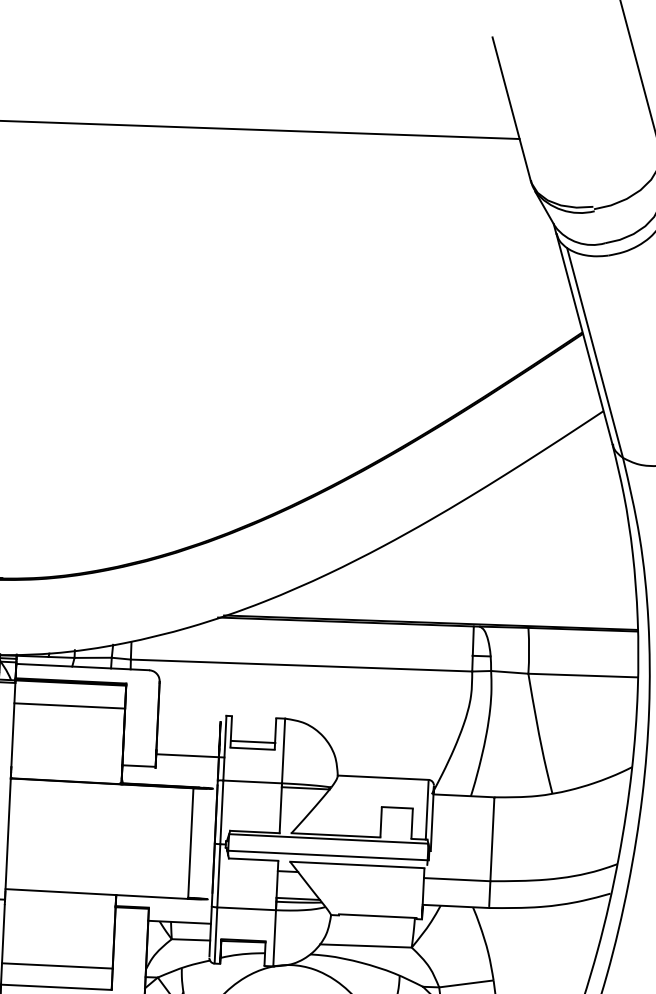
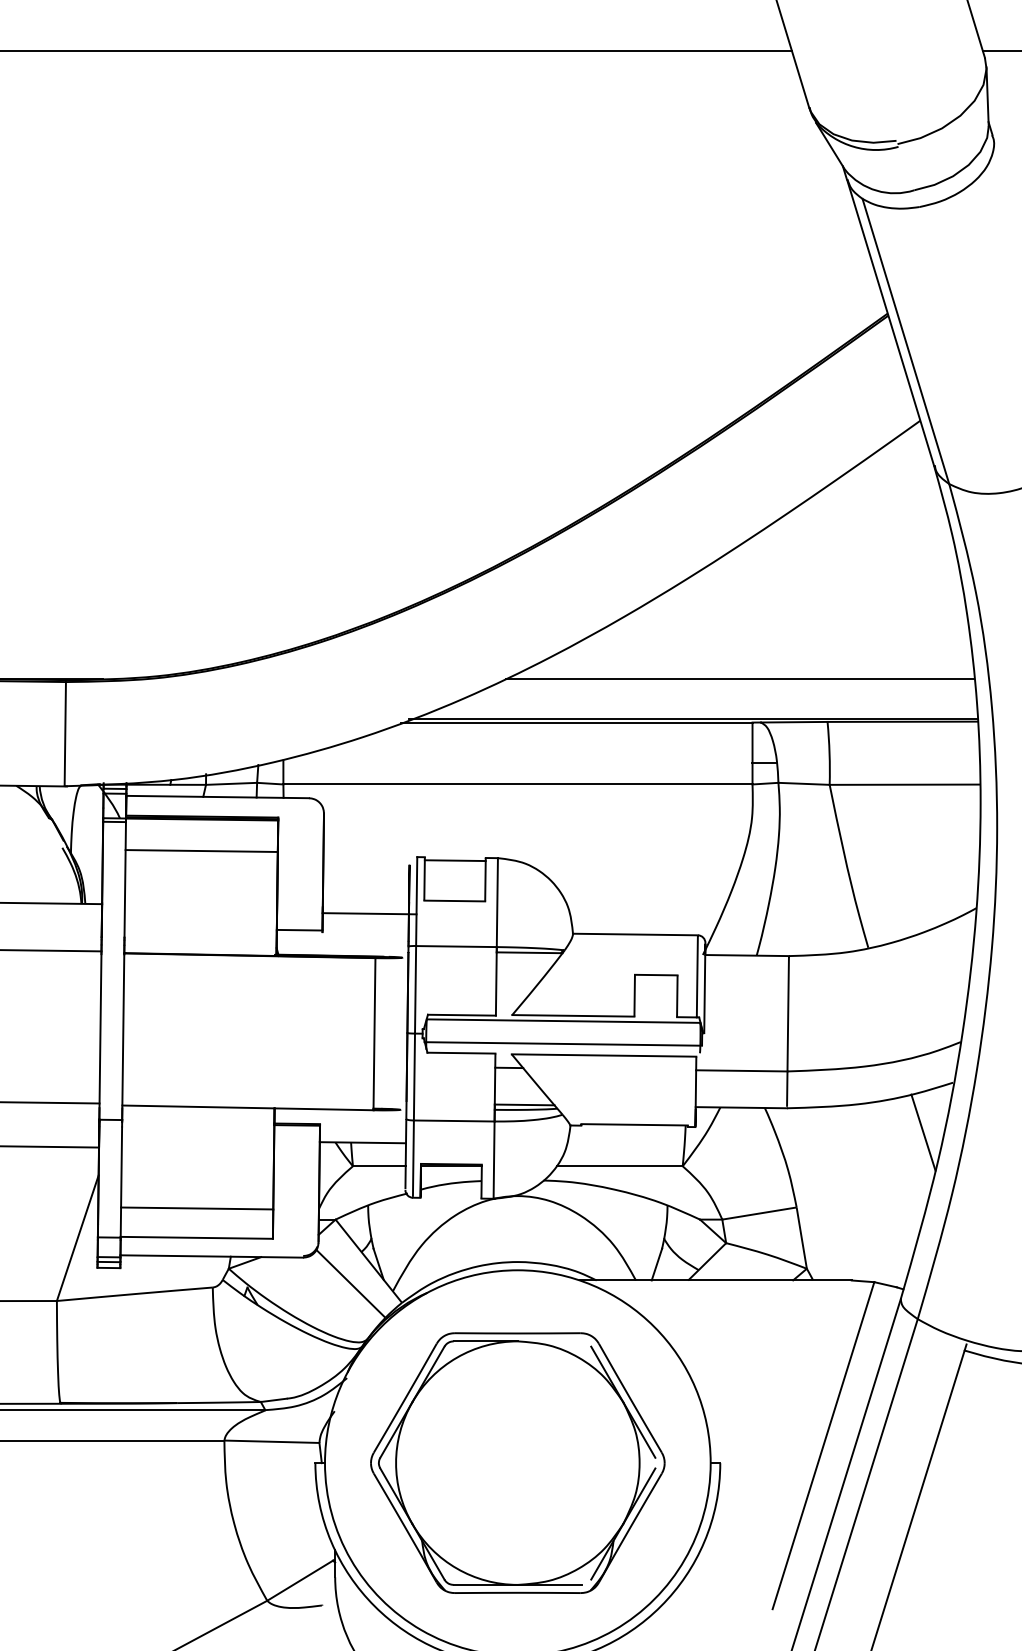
line: (465, 594) -> (739, 678), added
line: (252, 741) -> (454, 860), moved
line: (587, 929) -> (923, 1132), added

